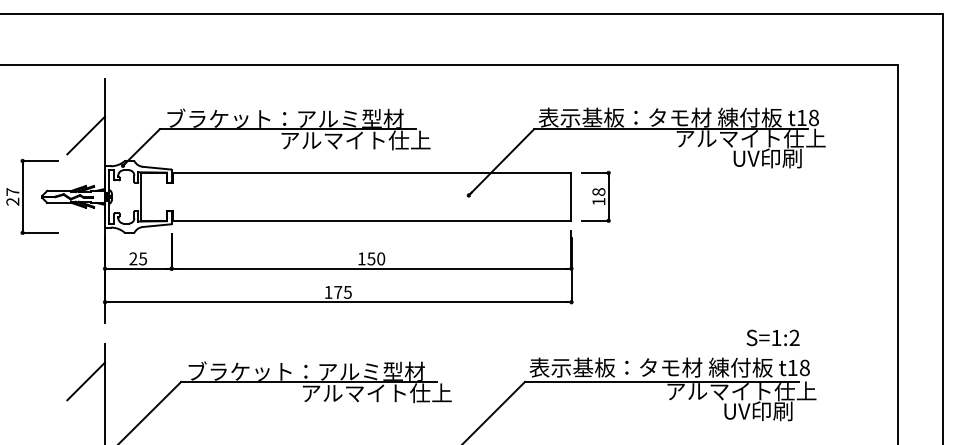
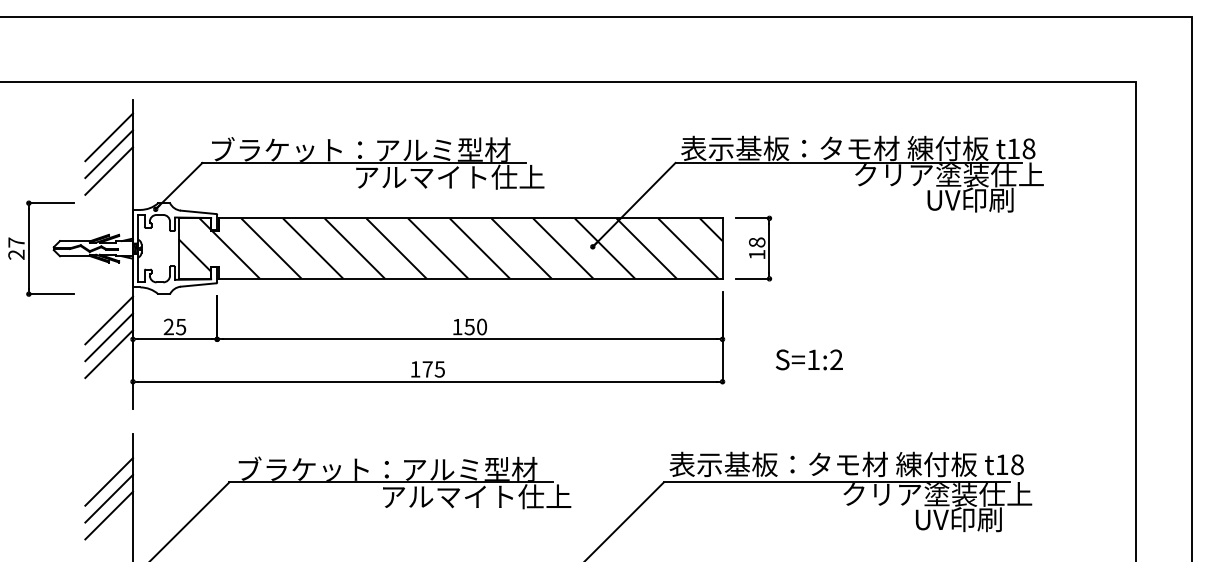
line: (86, 108) -> (109, 137), added
line: (86, 122) -> (109, 154), added
text: (728, 139) -> (921, 175), アルマイト仕上 -> クリア塗装仕上
hatch: (356, 196) -> (450, 248), added
line: (86, 253) -> (109, 320), added
line: (86, 267) -> (109, 337), added
line: (86, 280) -> (109, 354), added
text: (773, 337) -> (809, 359), moved
text: (720, 391) -> (910, 494), アルマイト仕上 -> クリア塗装仕上
line: (86, 394) -> (109, 498), added
line: (86, 408) -> (109, 515), added

